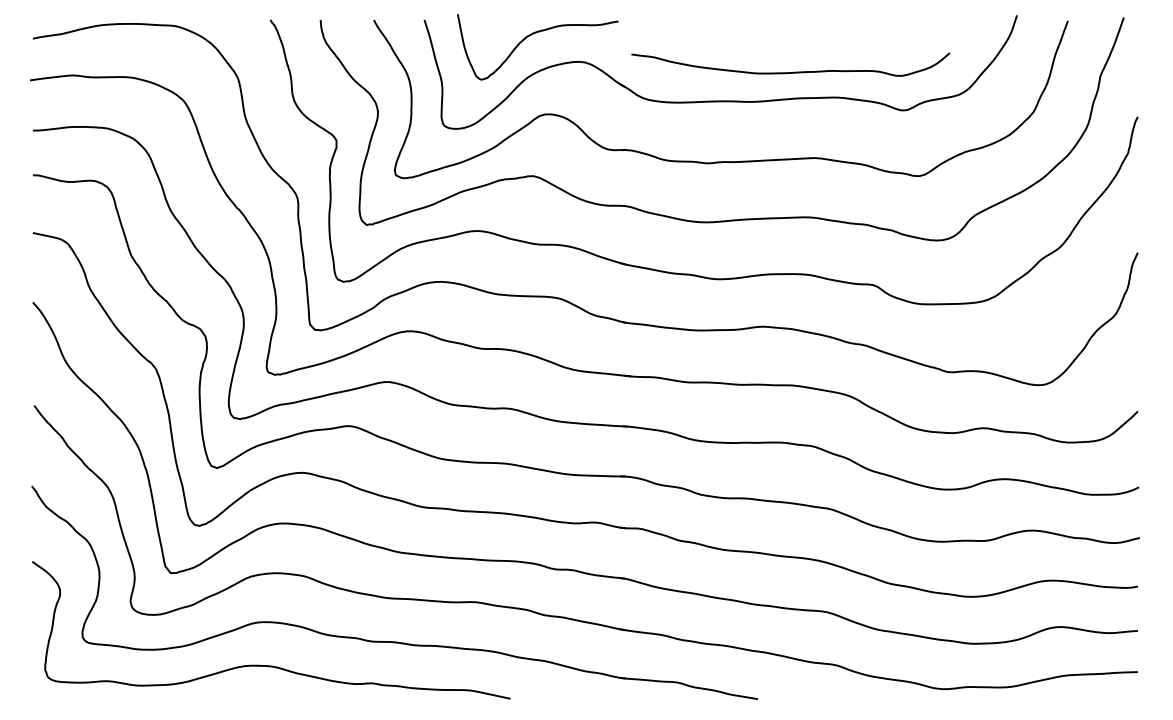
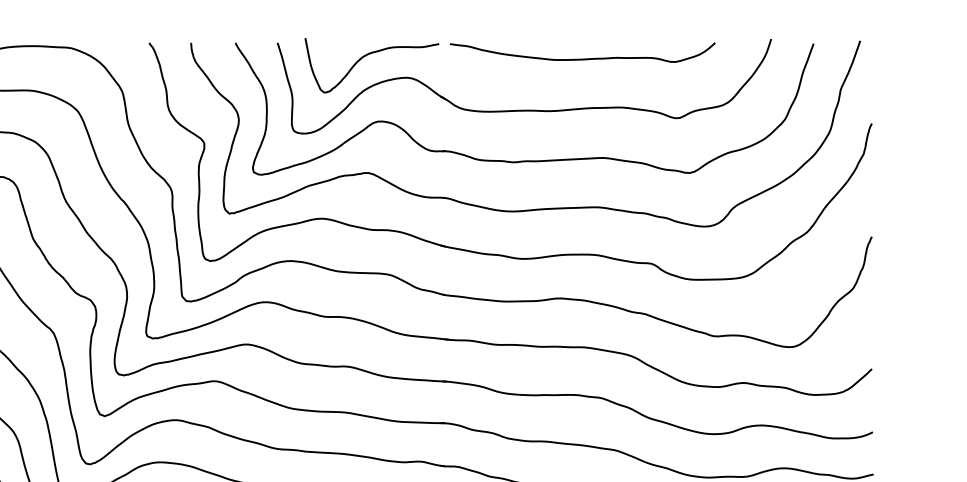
curve: (793, 71) -> (585, 58), moved

